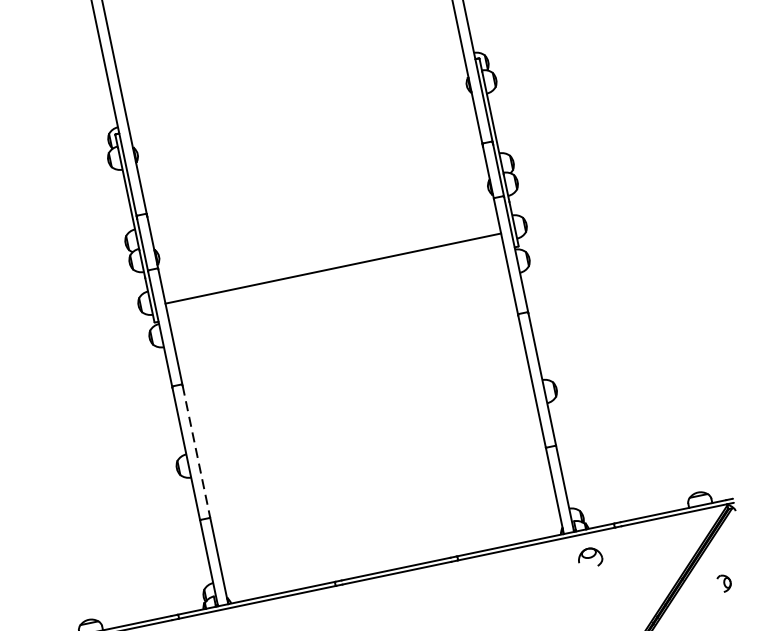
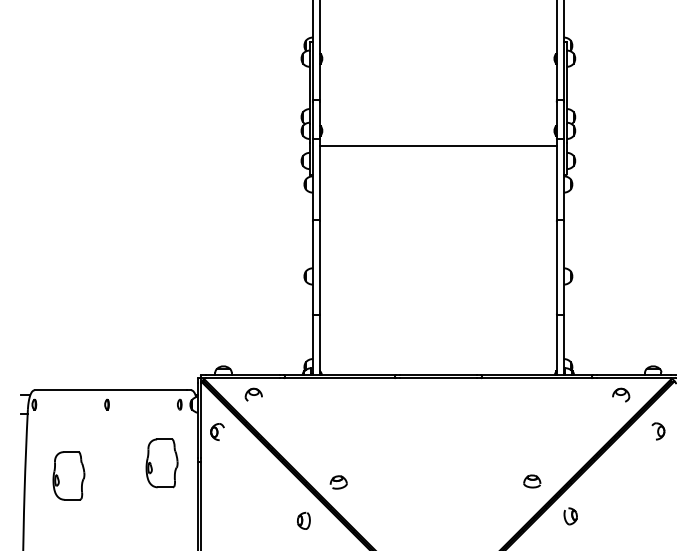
line: (333, 268) -> (438, 146), moved
line: (196, 451) -> (320, 267), dashed -> solid
part: (590, 556) -> (621, 394), moved
part: (724, 583) -> (658, 431), size x1.43

